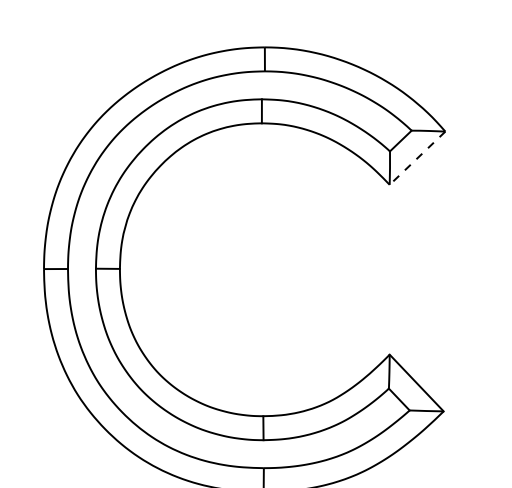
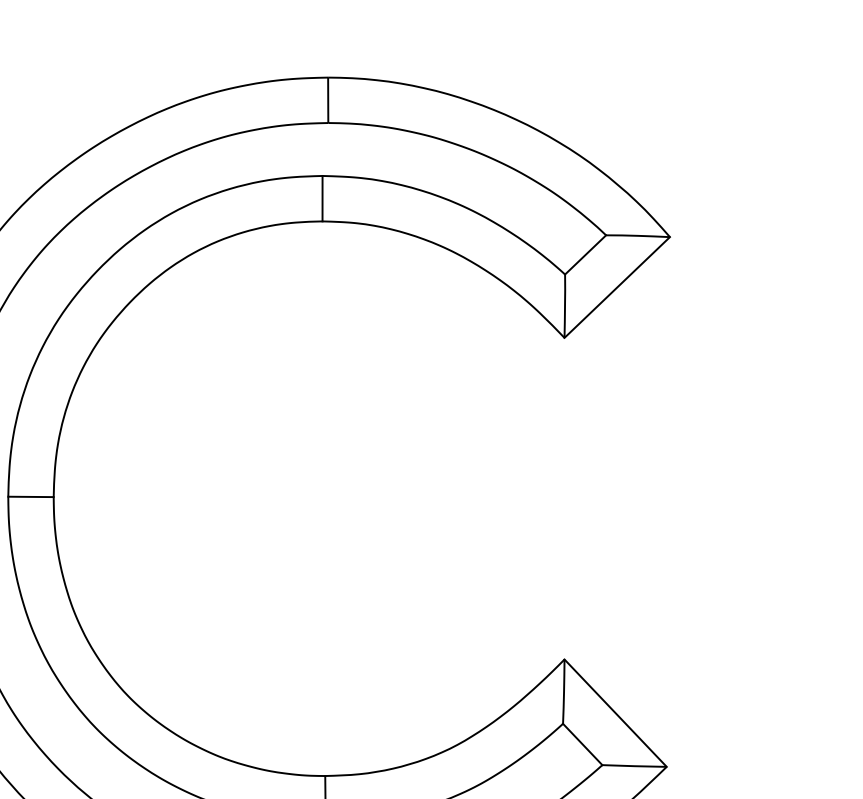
line: (417, 158) -> (617, 288), dashed -> solid

